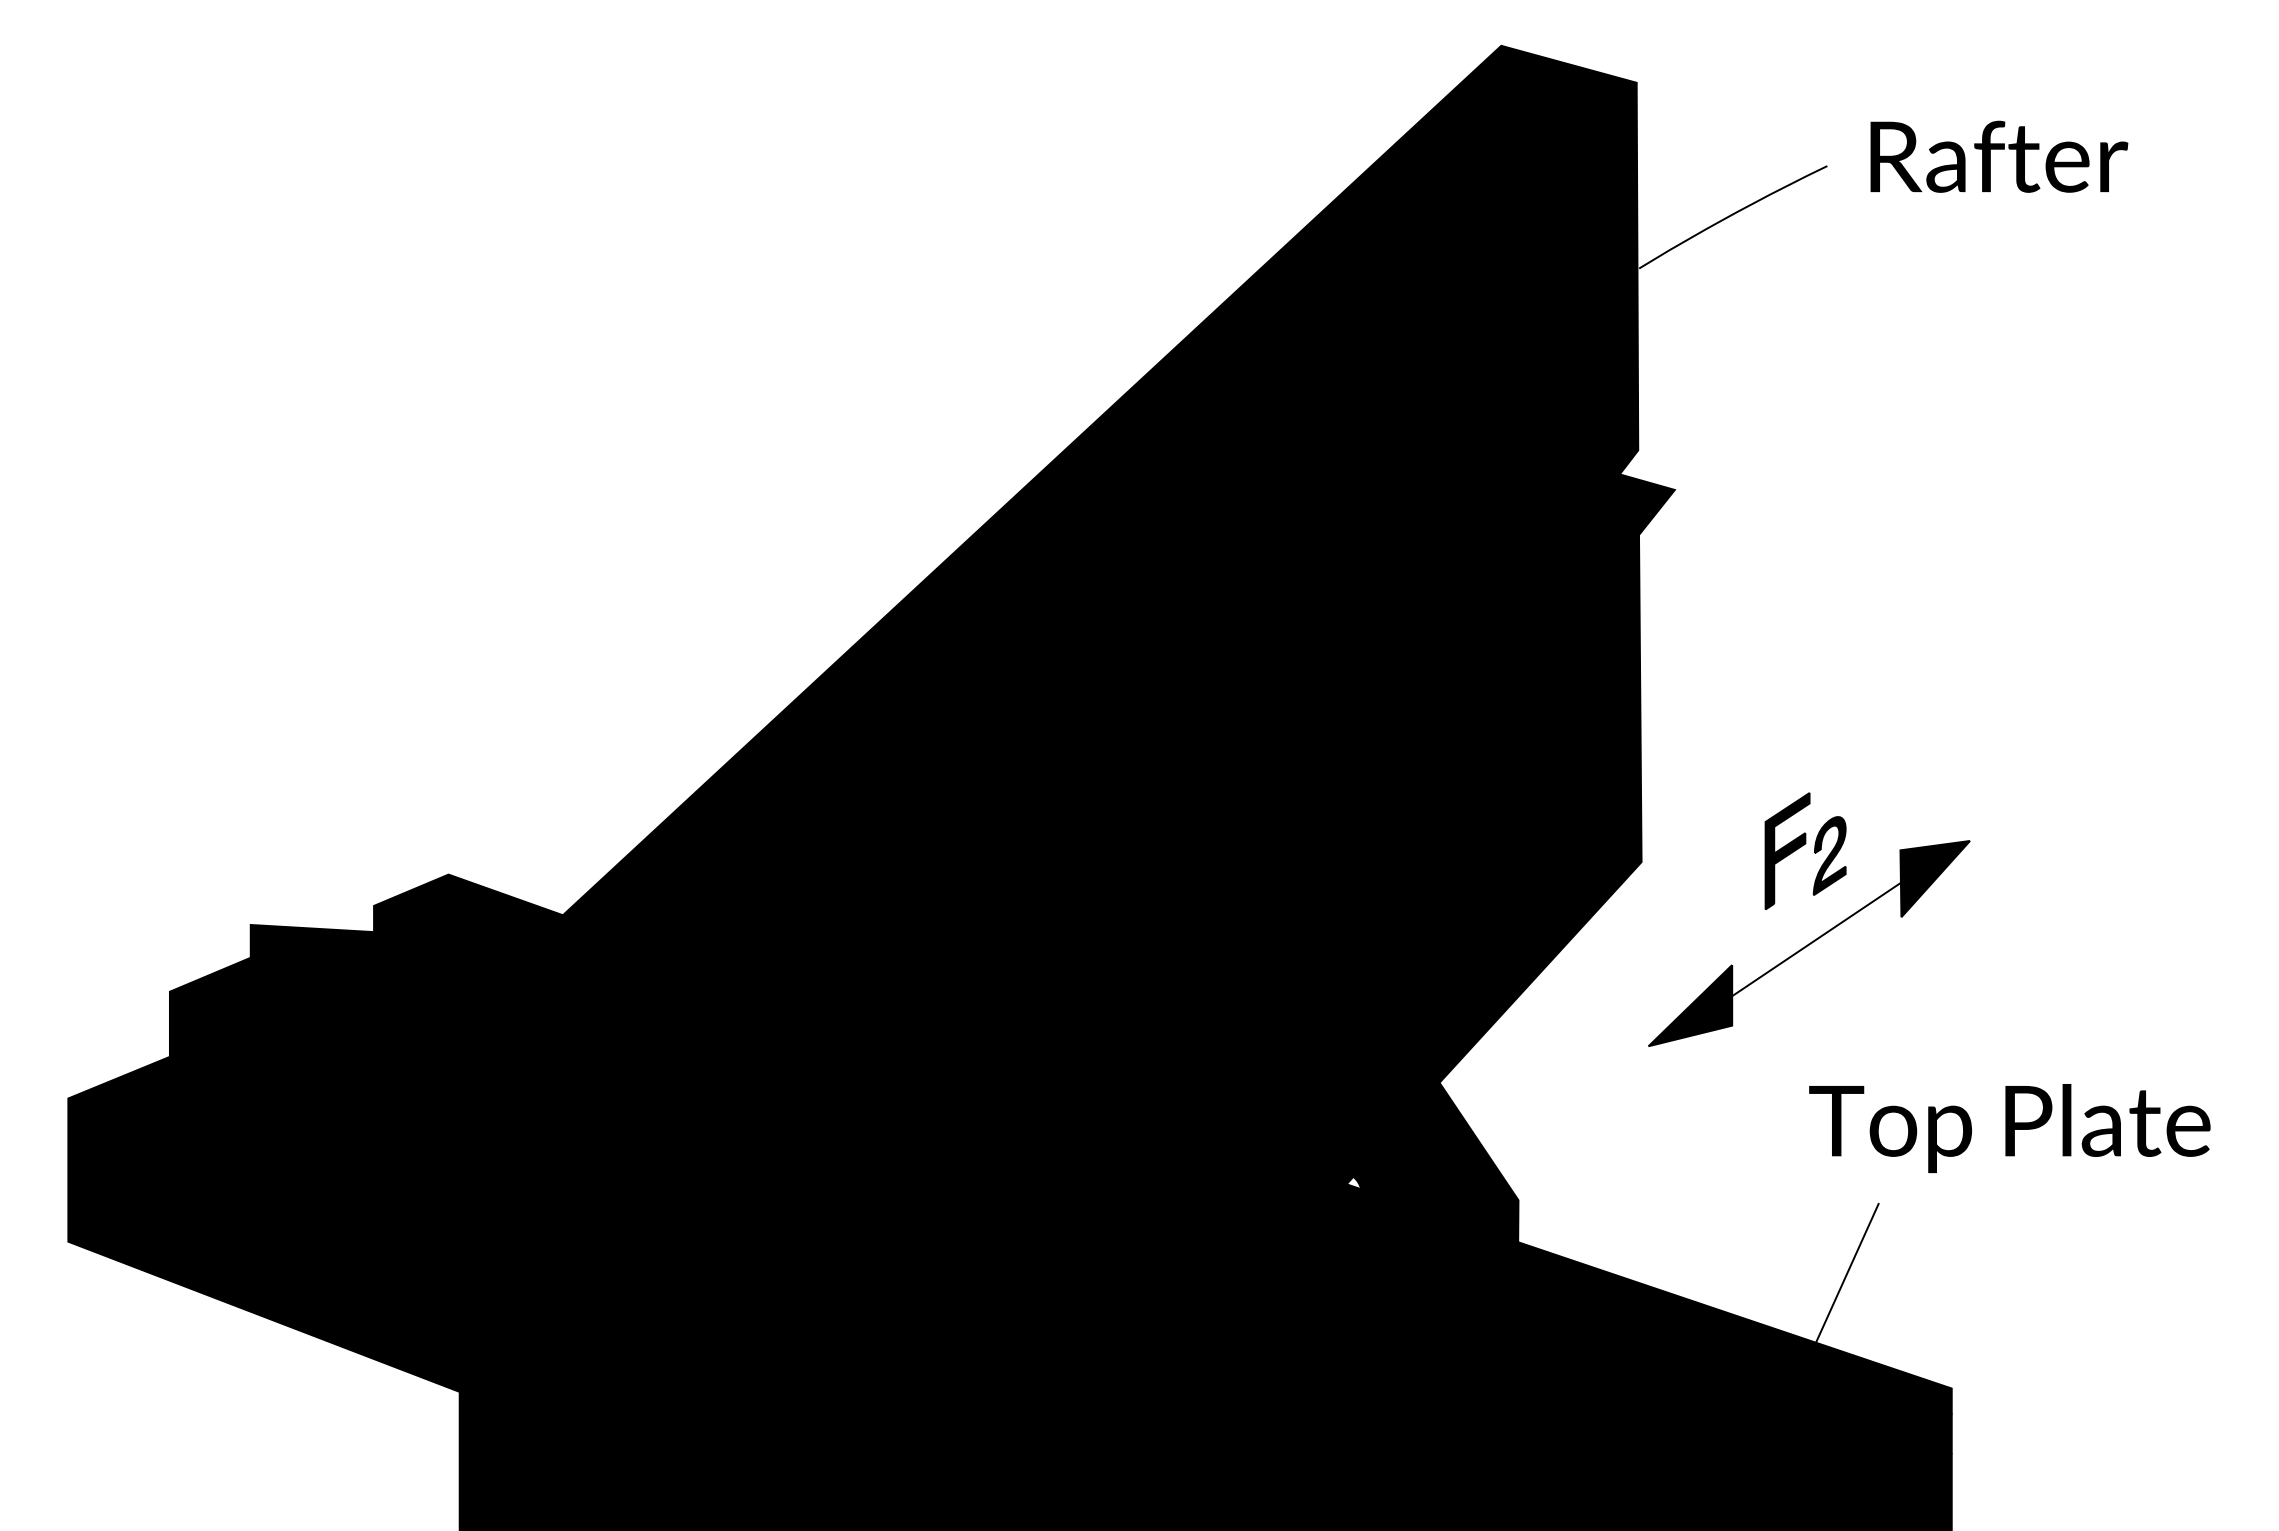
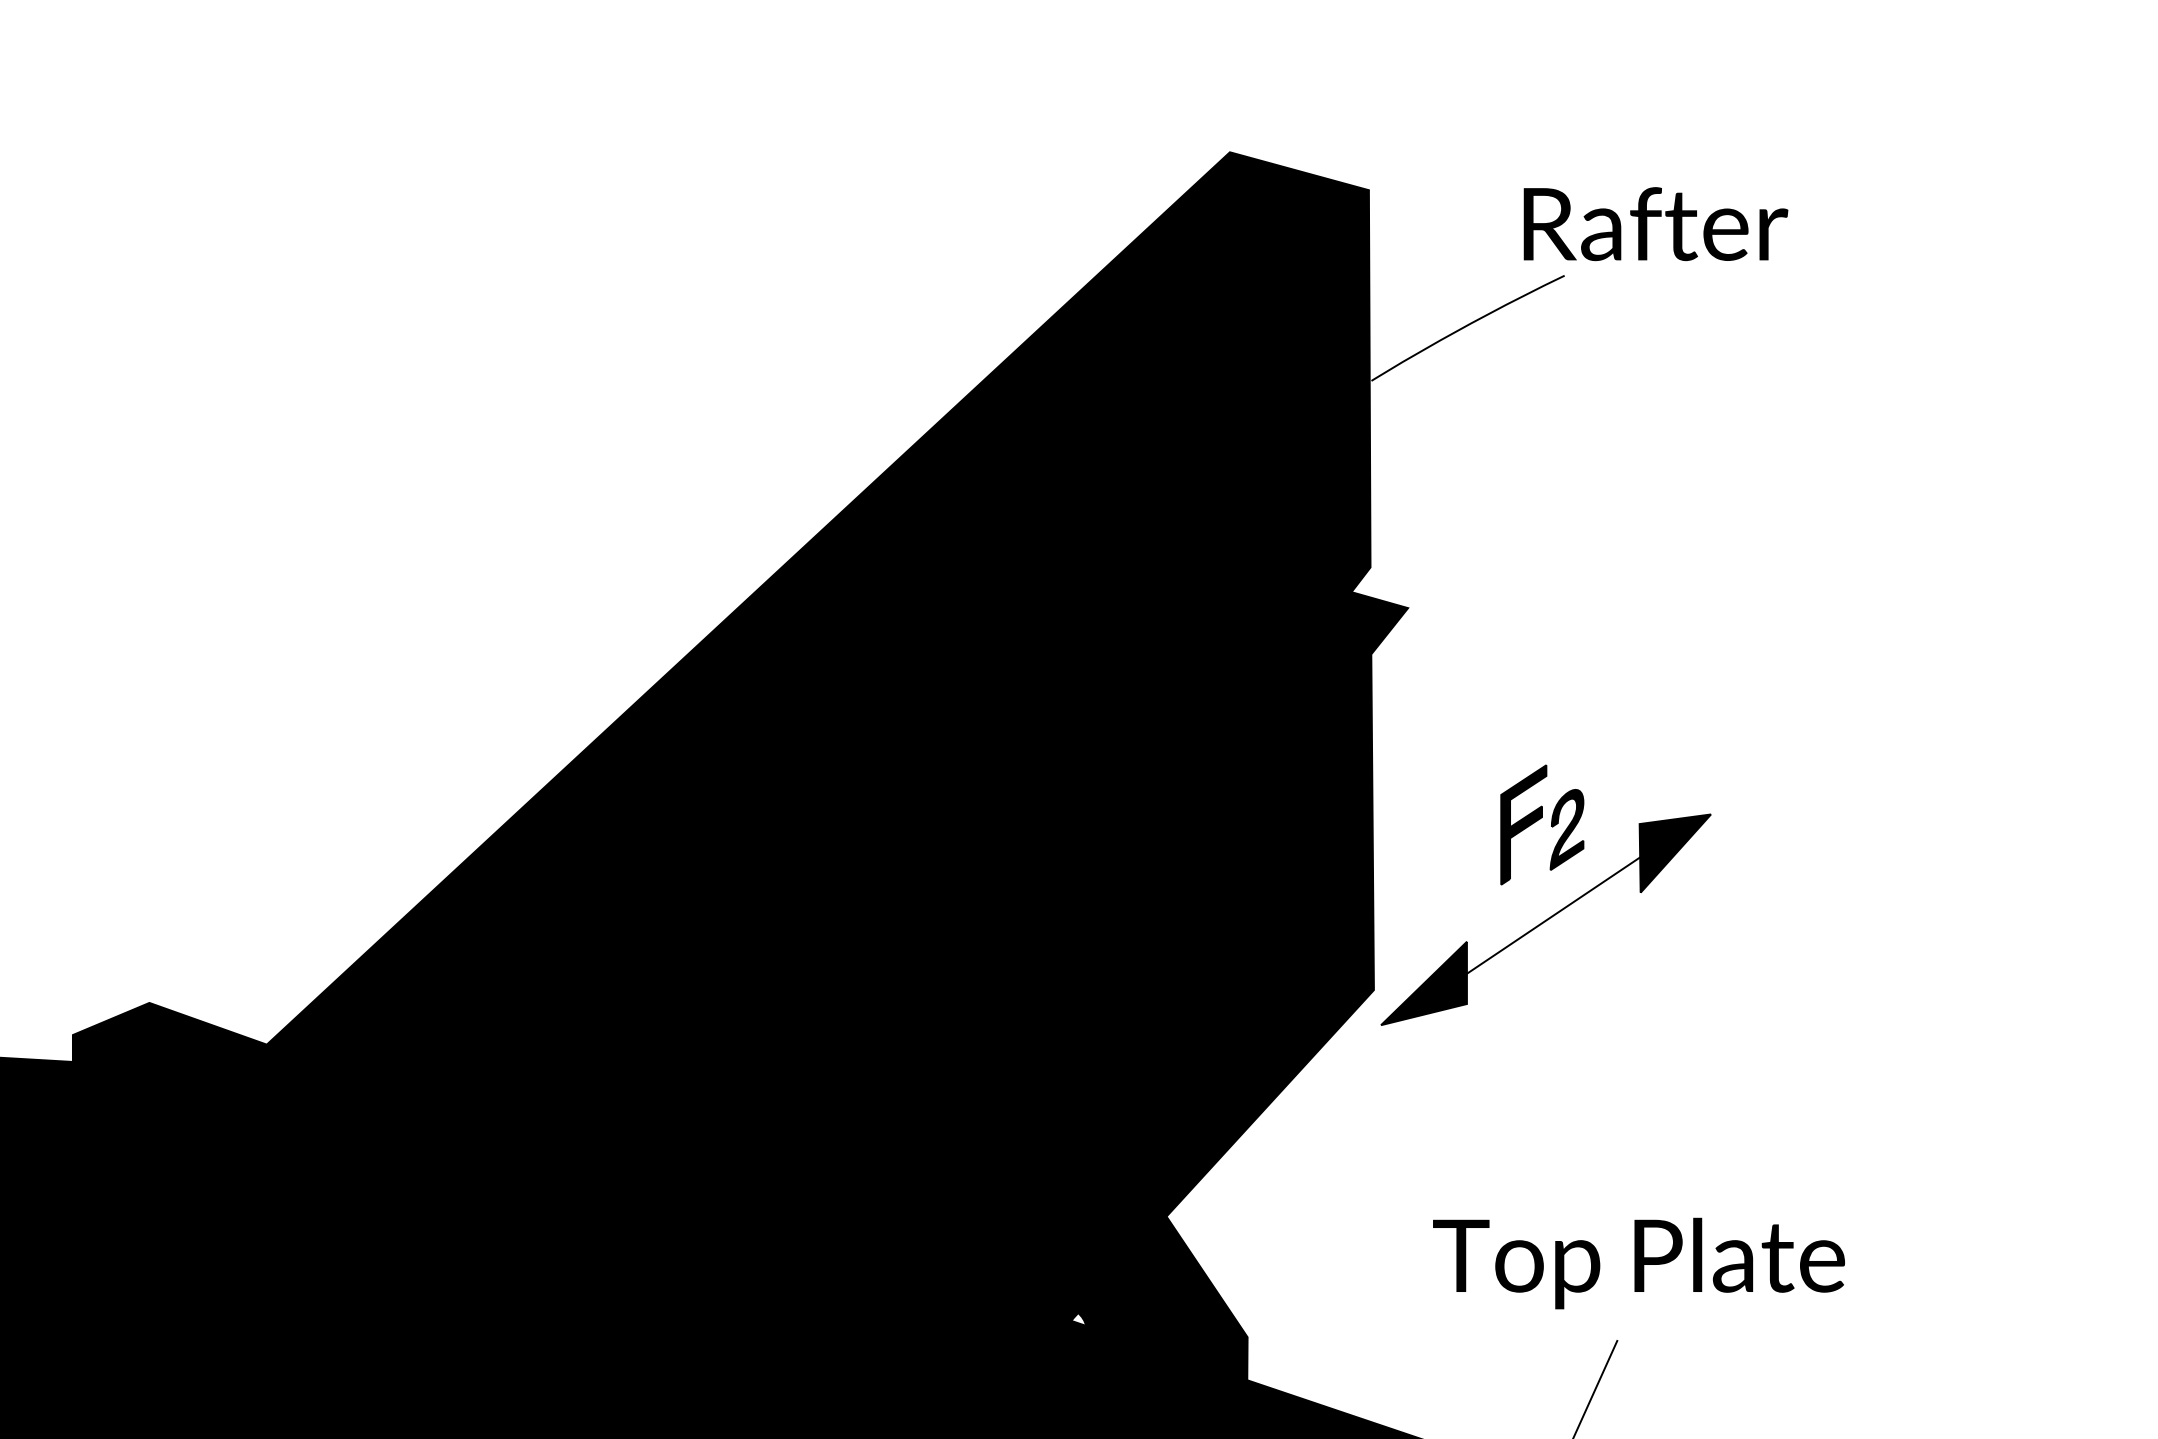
text: (1999, 156) -> (1656, 223), moved
part: (1820, 935) -> (1557, 911), moved
text: (2009, 1128) -> (1638, 1263), moved

